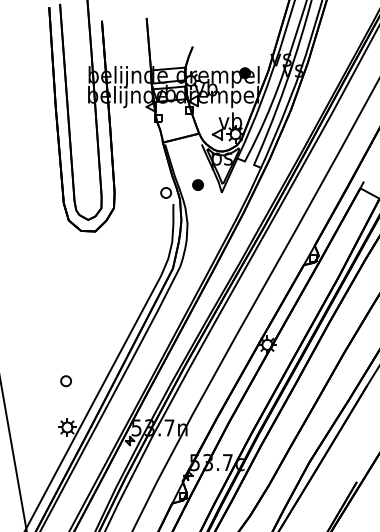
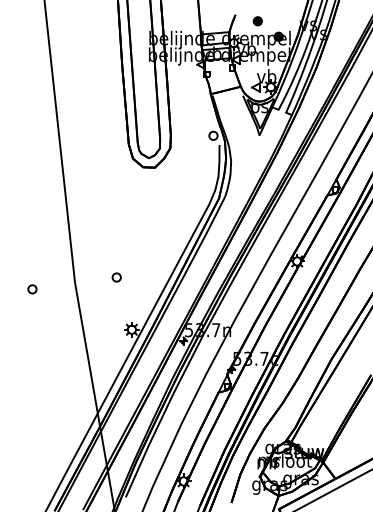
part: (197, 185) -> (257, 21), moved
part: (65, 381) -> (116, 277), moved

